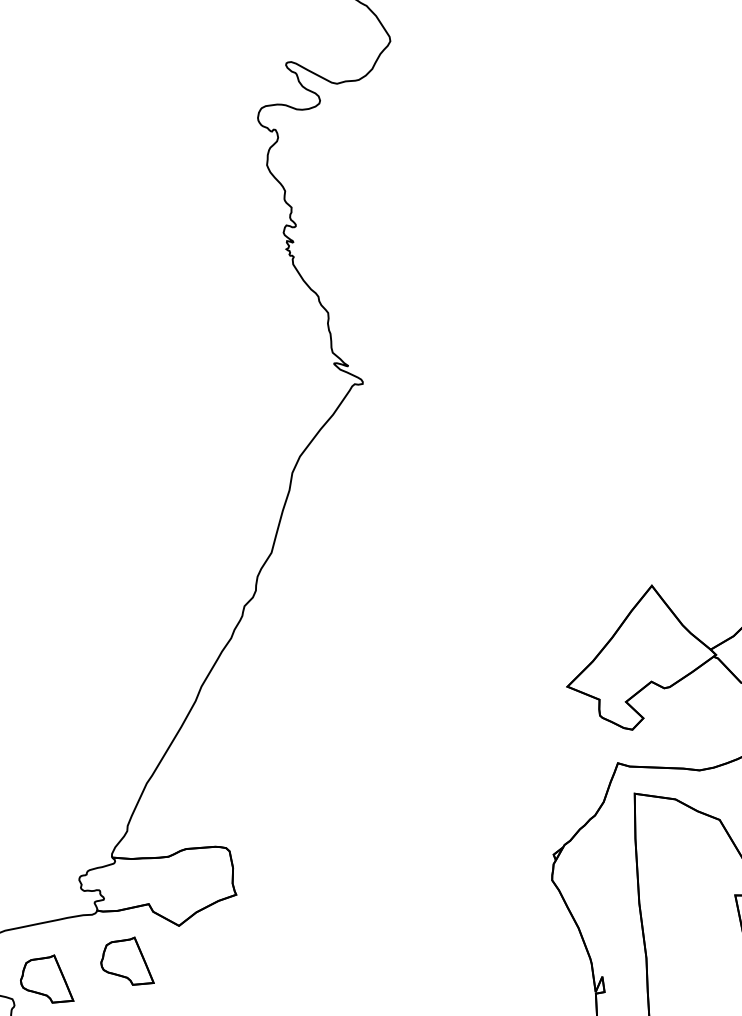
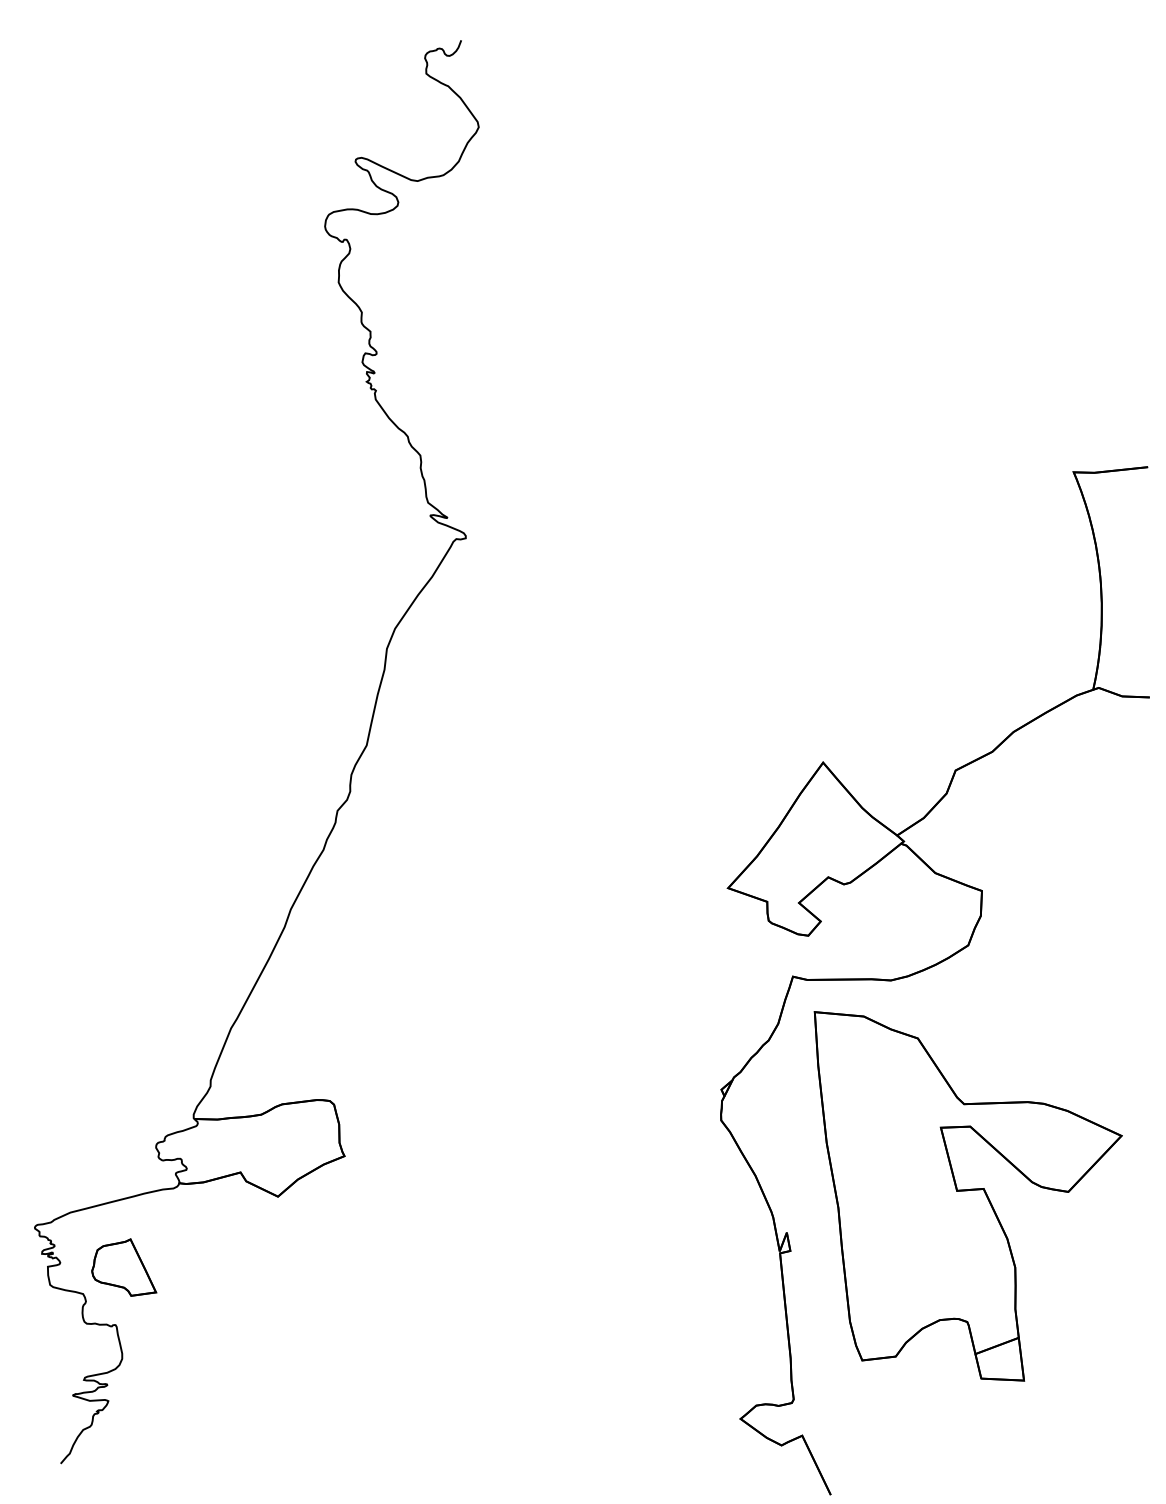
part: (128, 960) -> (219, 1241), removed

